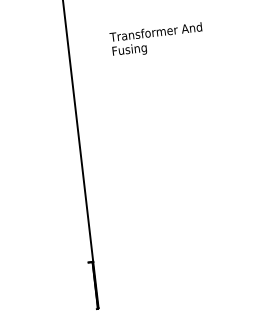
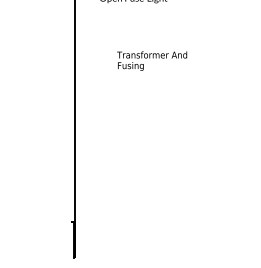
text: (157, 39) -> (152, 60), moved

